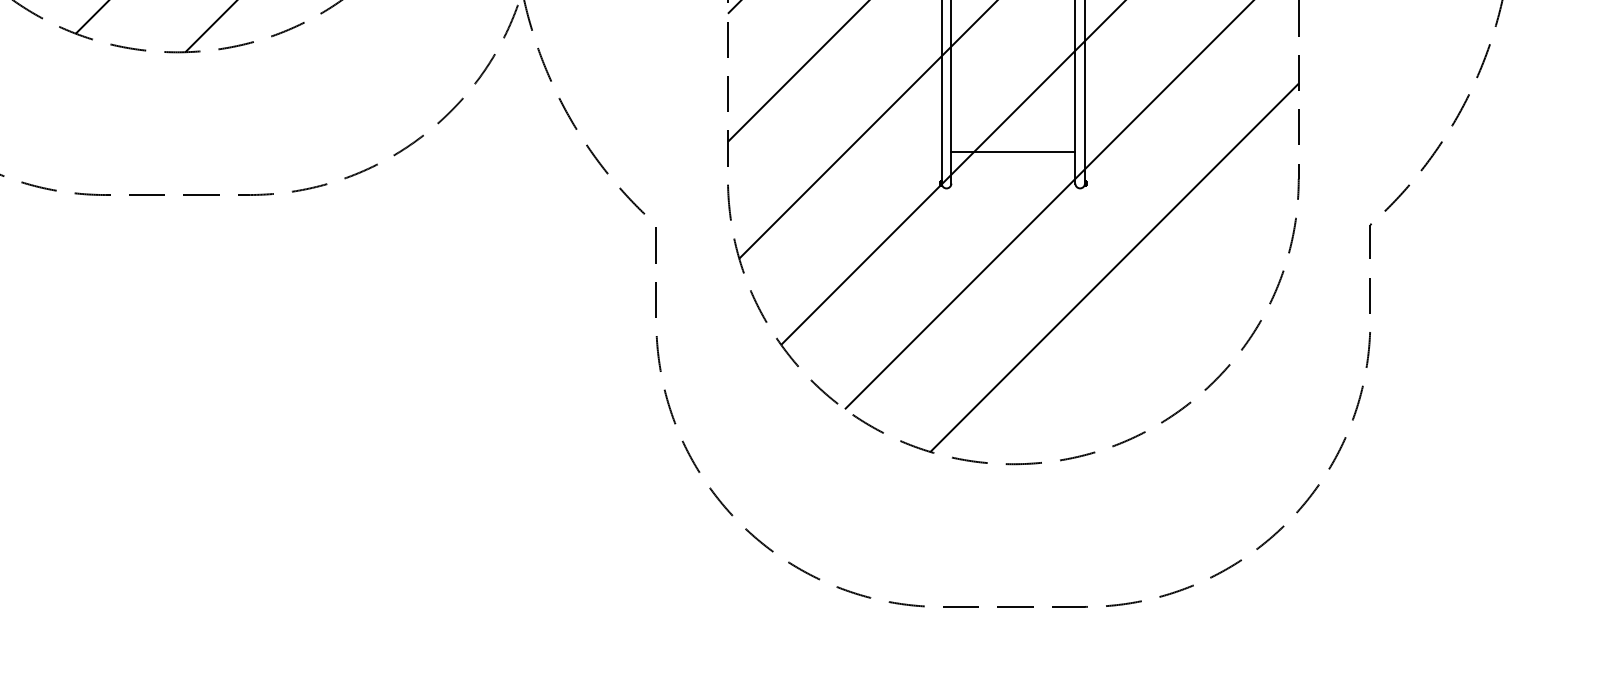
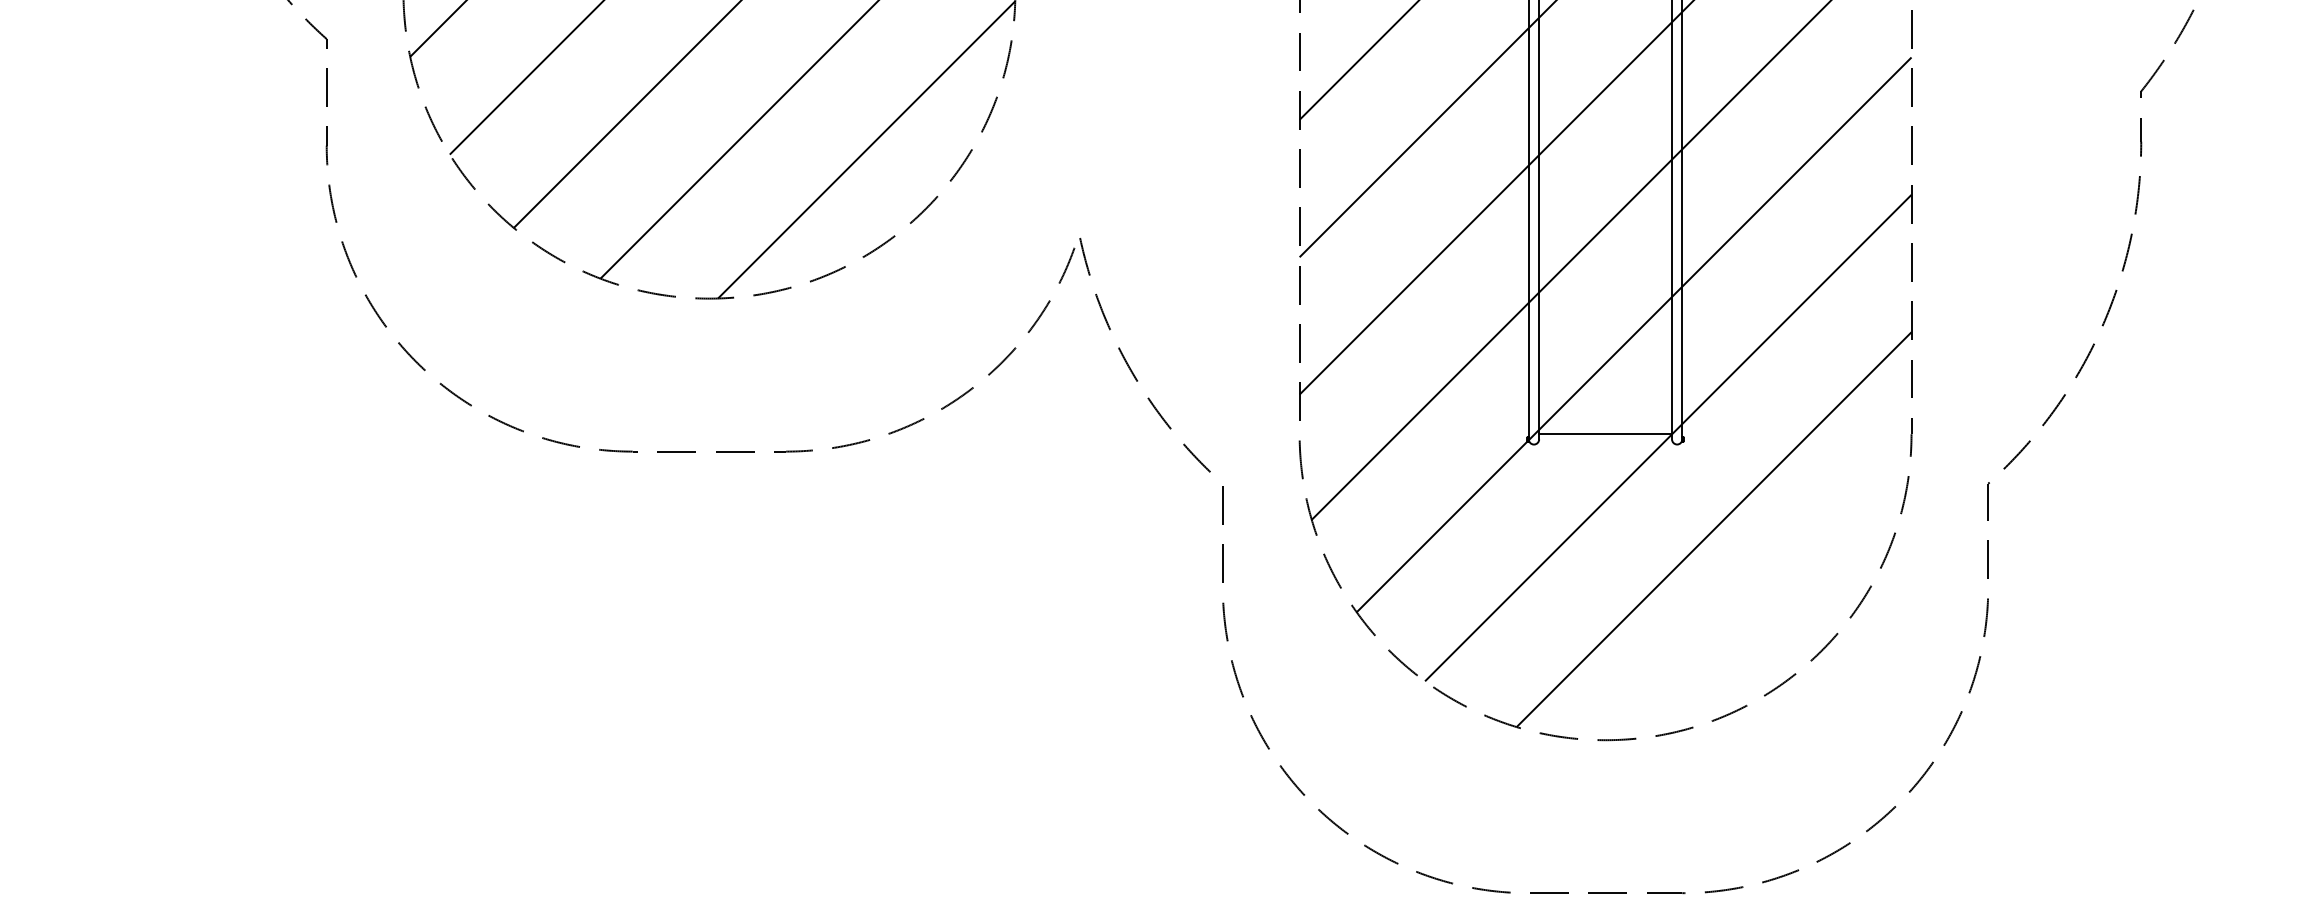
line: (1013, 152) -> (1605, 434), moved

